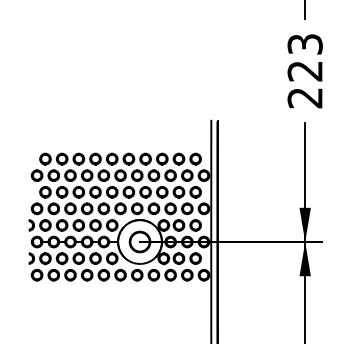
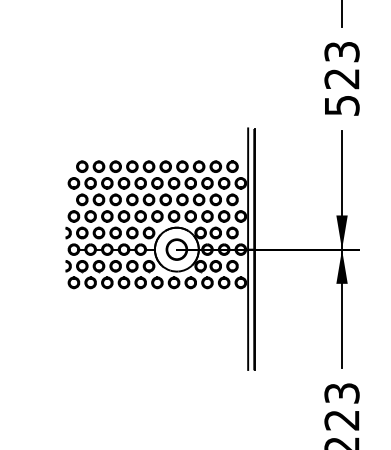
text: (304, 97) -> (341, 105), 223 -> 523

